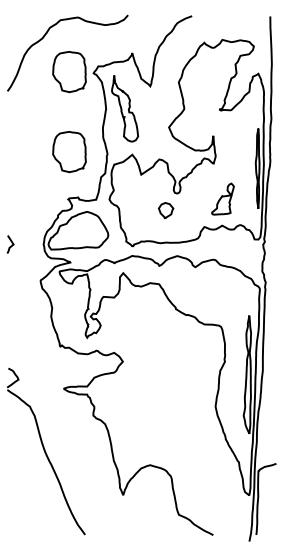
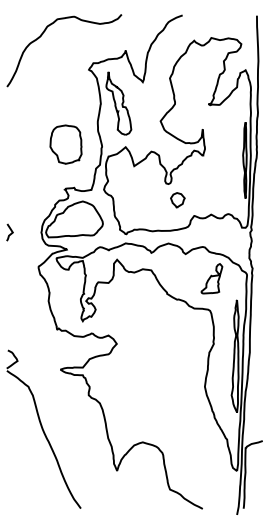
part: (69, 72) -> (66, 68), removed
part: (222, 198) -> (211, 278), moved
part: (166, 210) -> (178, 200), moved

